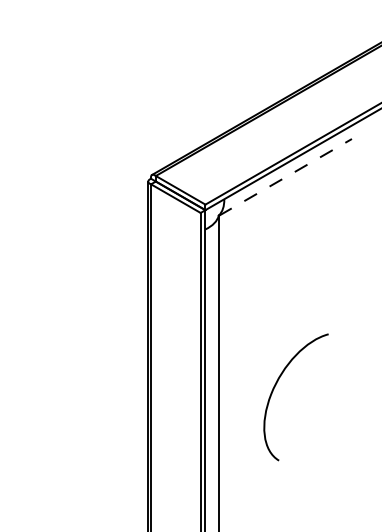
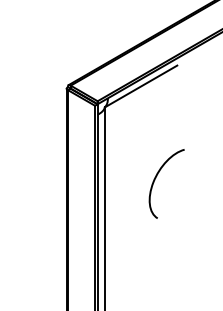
line: (286, 177) -> (141, 86), dashed -> solid
curve: (276, 387) -> (156, 178), moved

